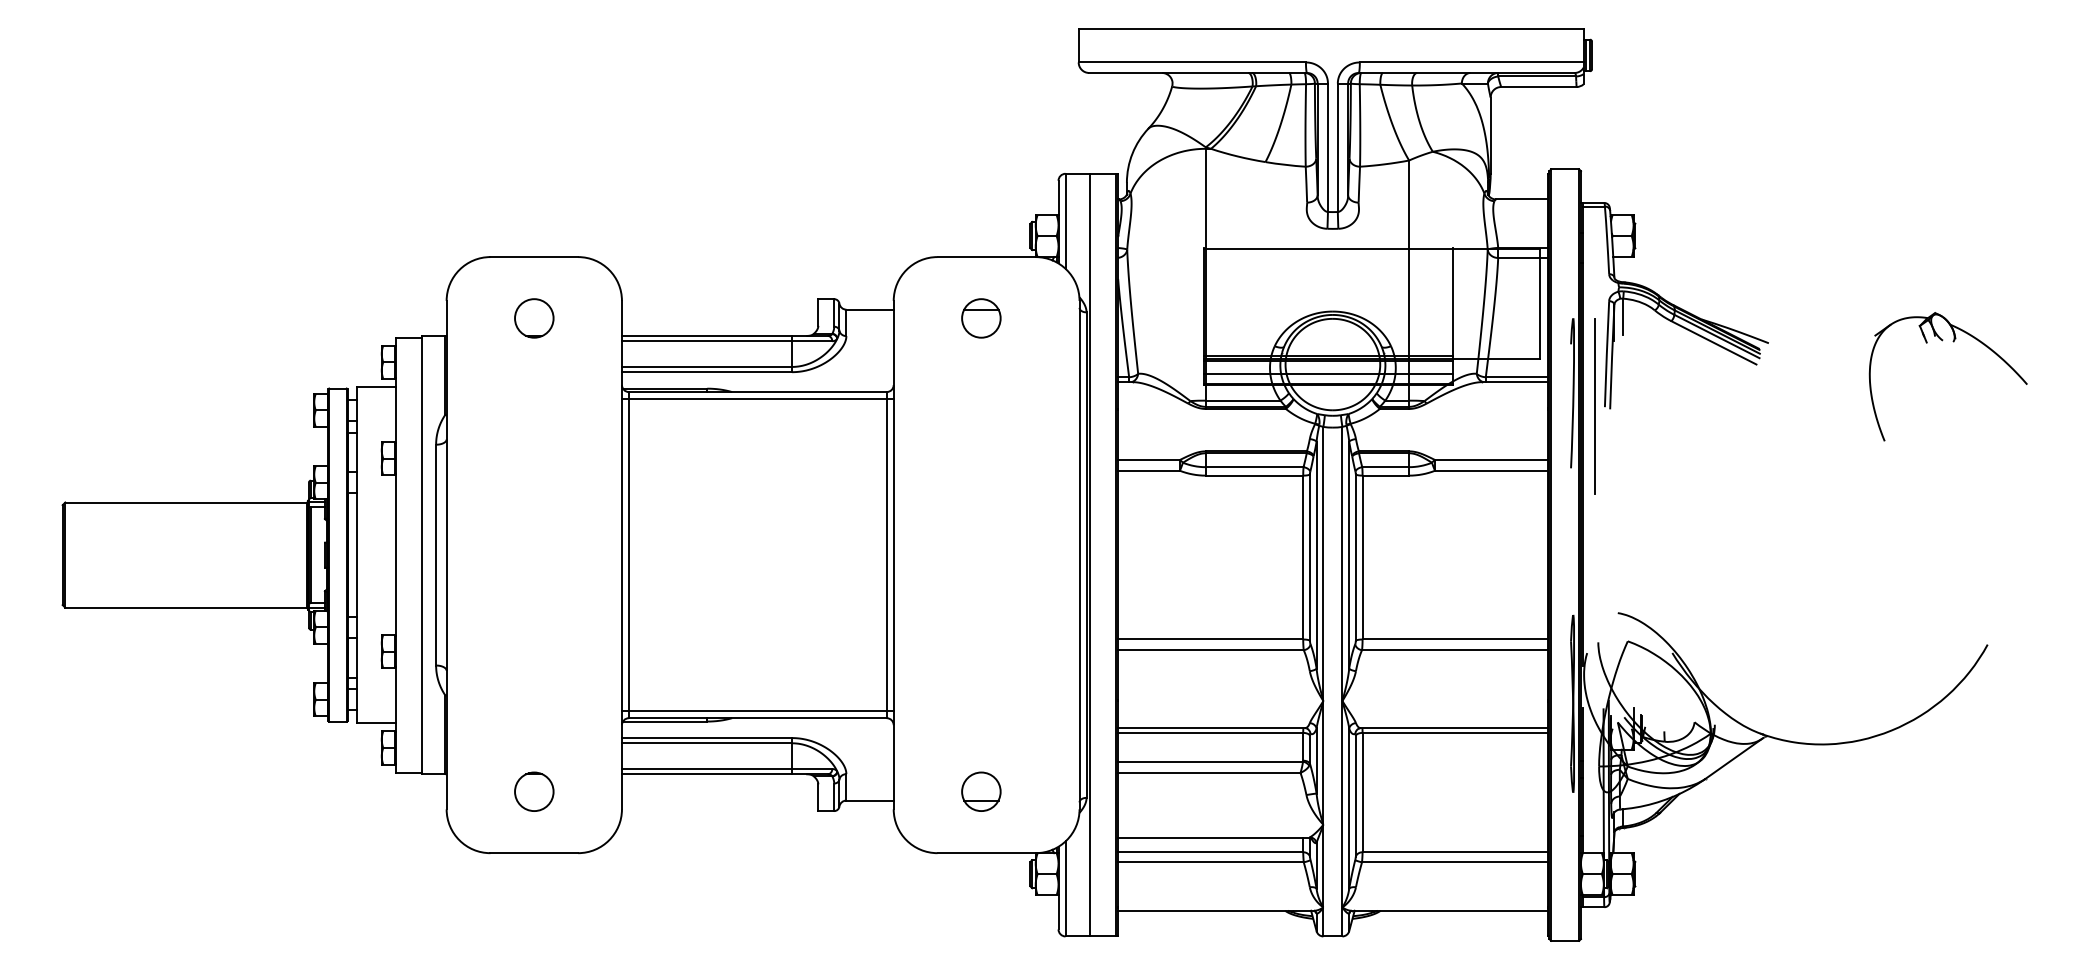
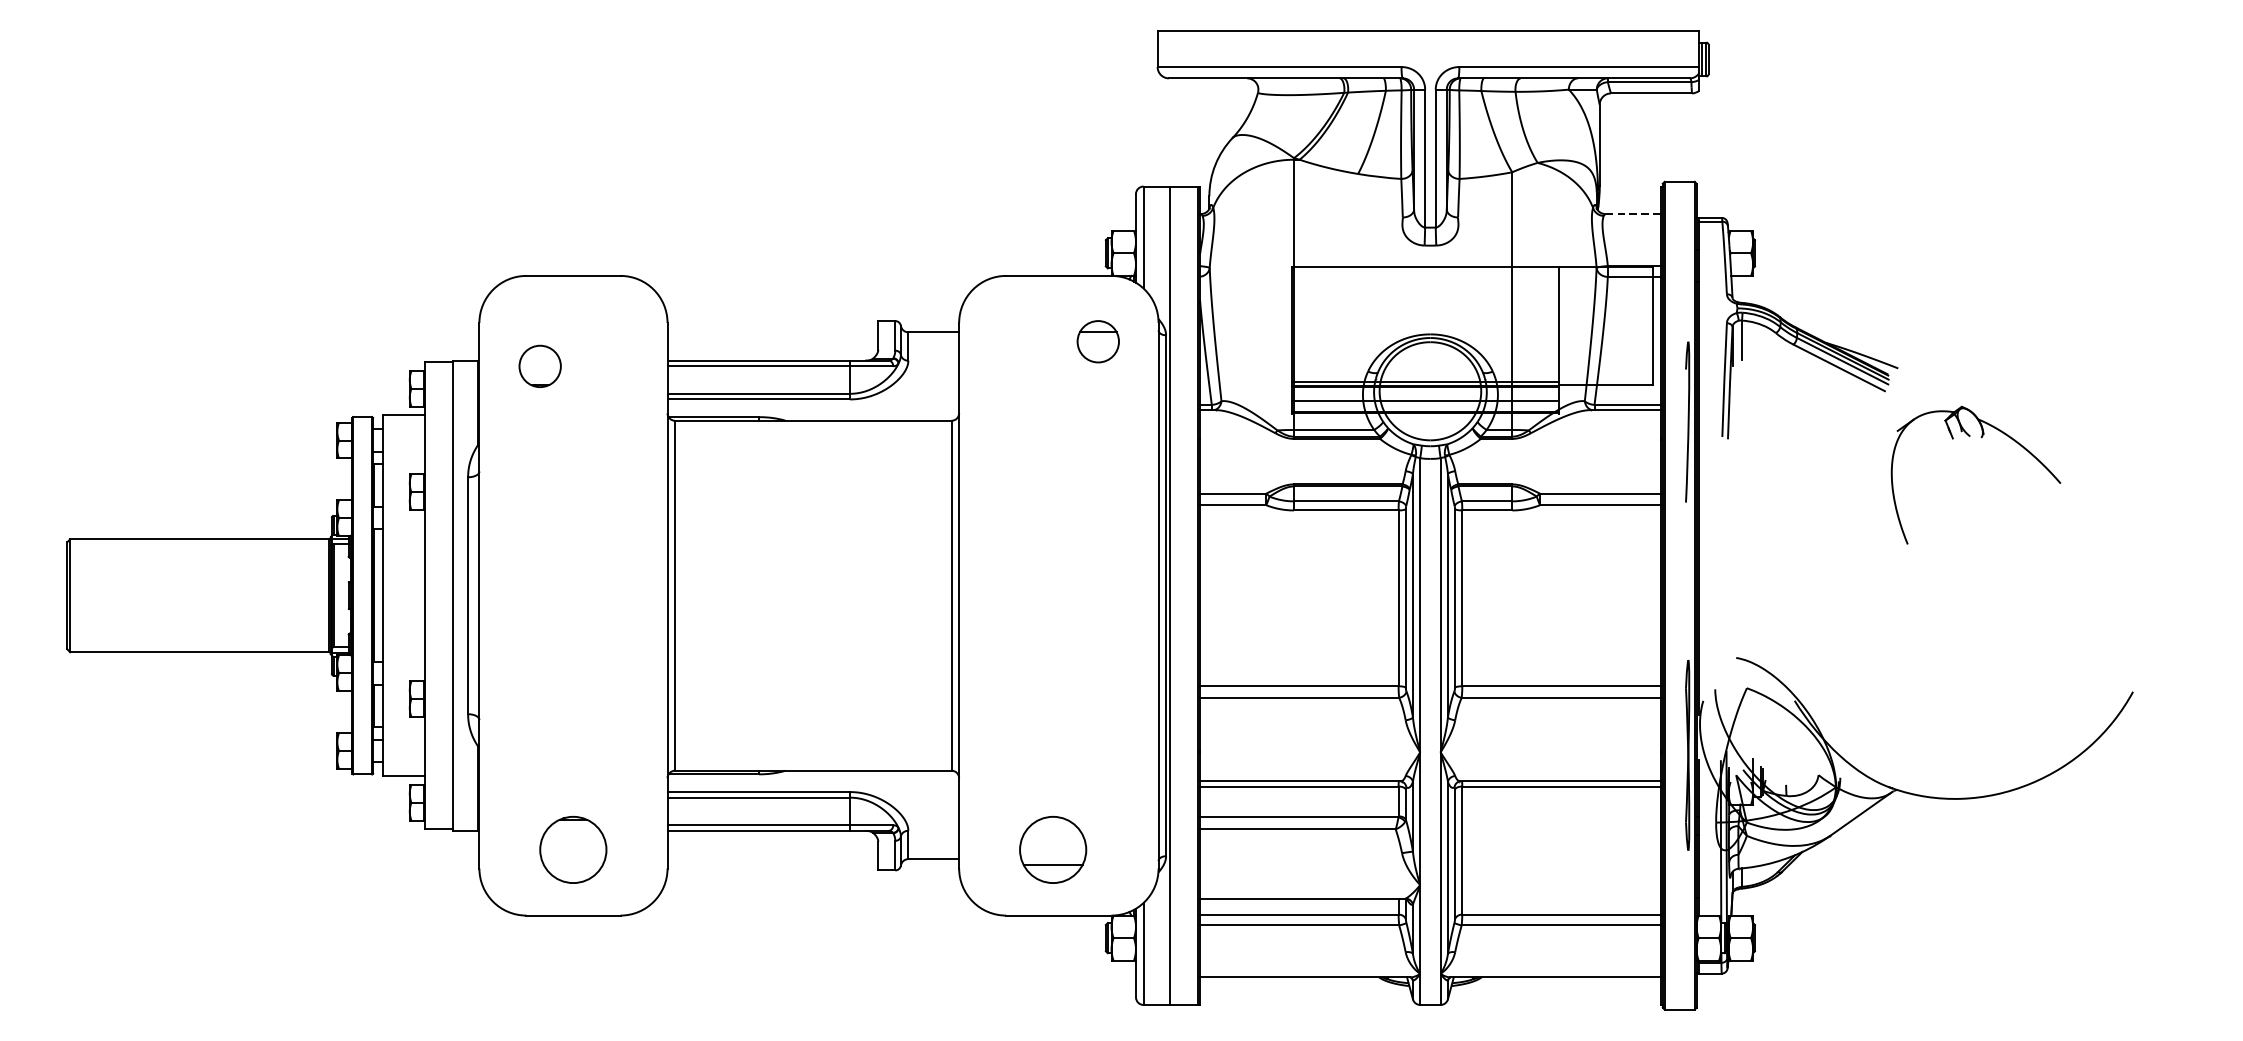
line: (1521, 199) -> (1632, 214), solid -> dashed
circle: (534, 318) -> (540, 366), moved
part: (981, 318) -> (1098, 341), moved
part: (1953, 342) -> (1981, 438), moved
line: (757, 399) -> (812, 428), removed
line: (1595, 406) -> (1712, 436), removed
line: (757, 711) -> (812, 763), removed
circle: (534, 791) -> (573, 849), size x1.6
part: (981, 791) -> (1053, 849), size x1.6

